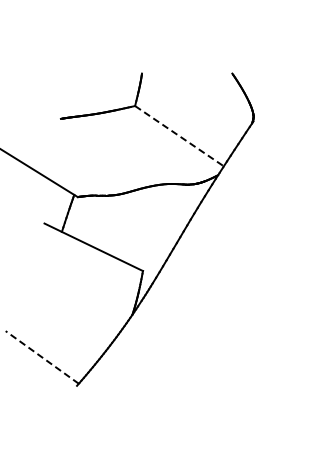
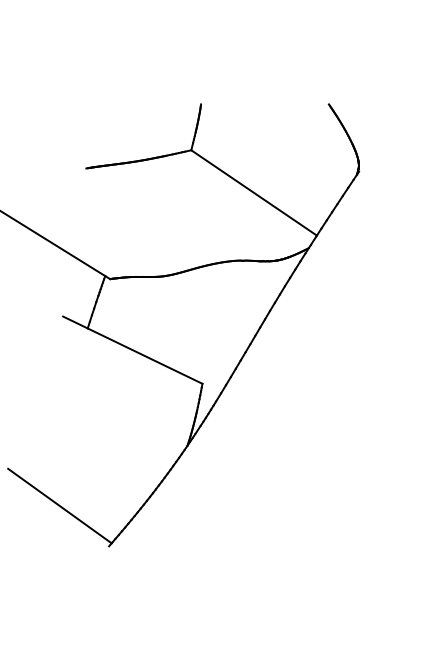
line: (179, 136) -> (254, 193), dashed -> solid
line: (41, 357) -> (58, 506), dashed -> solid

